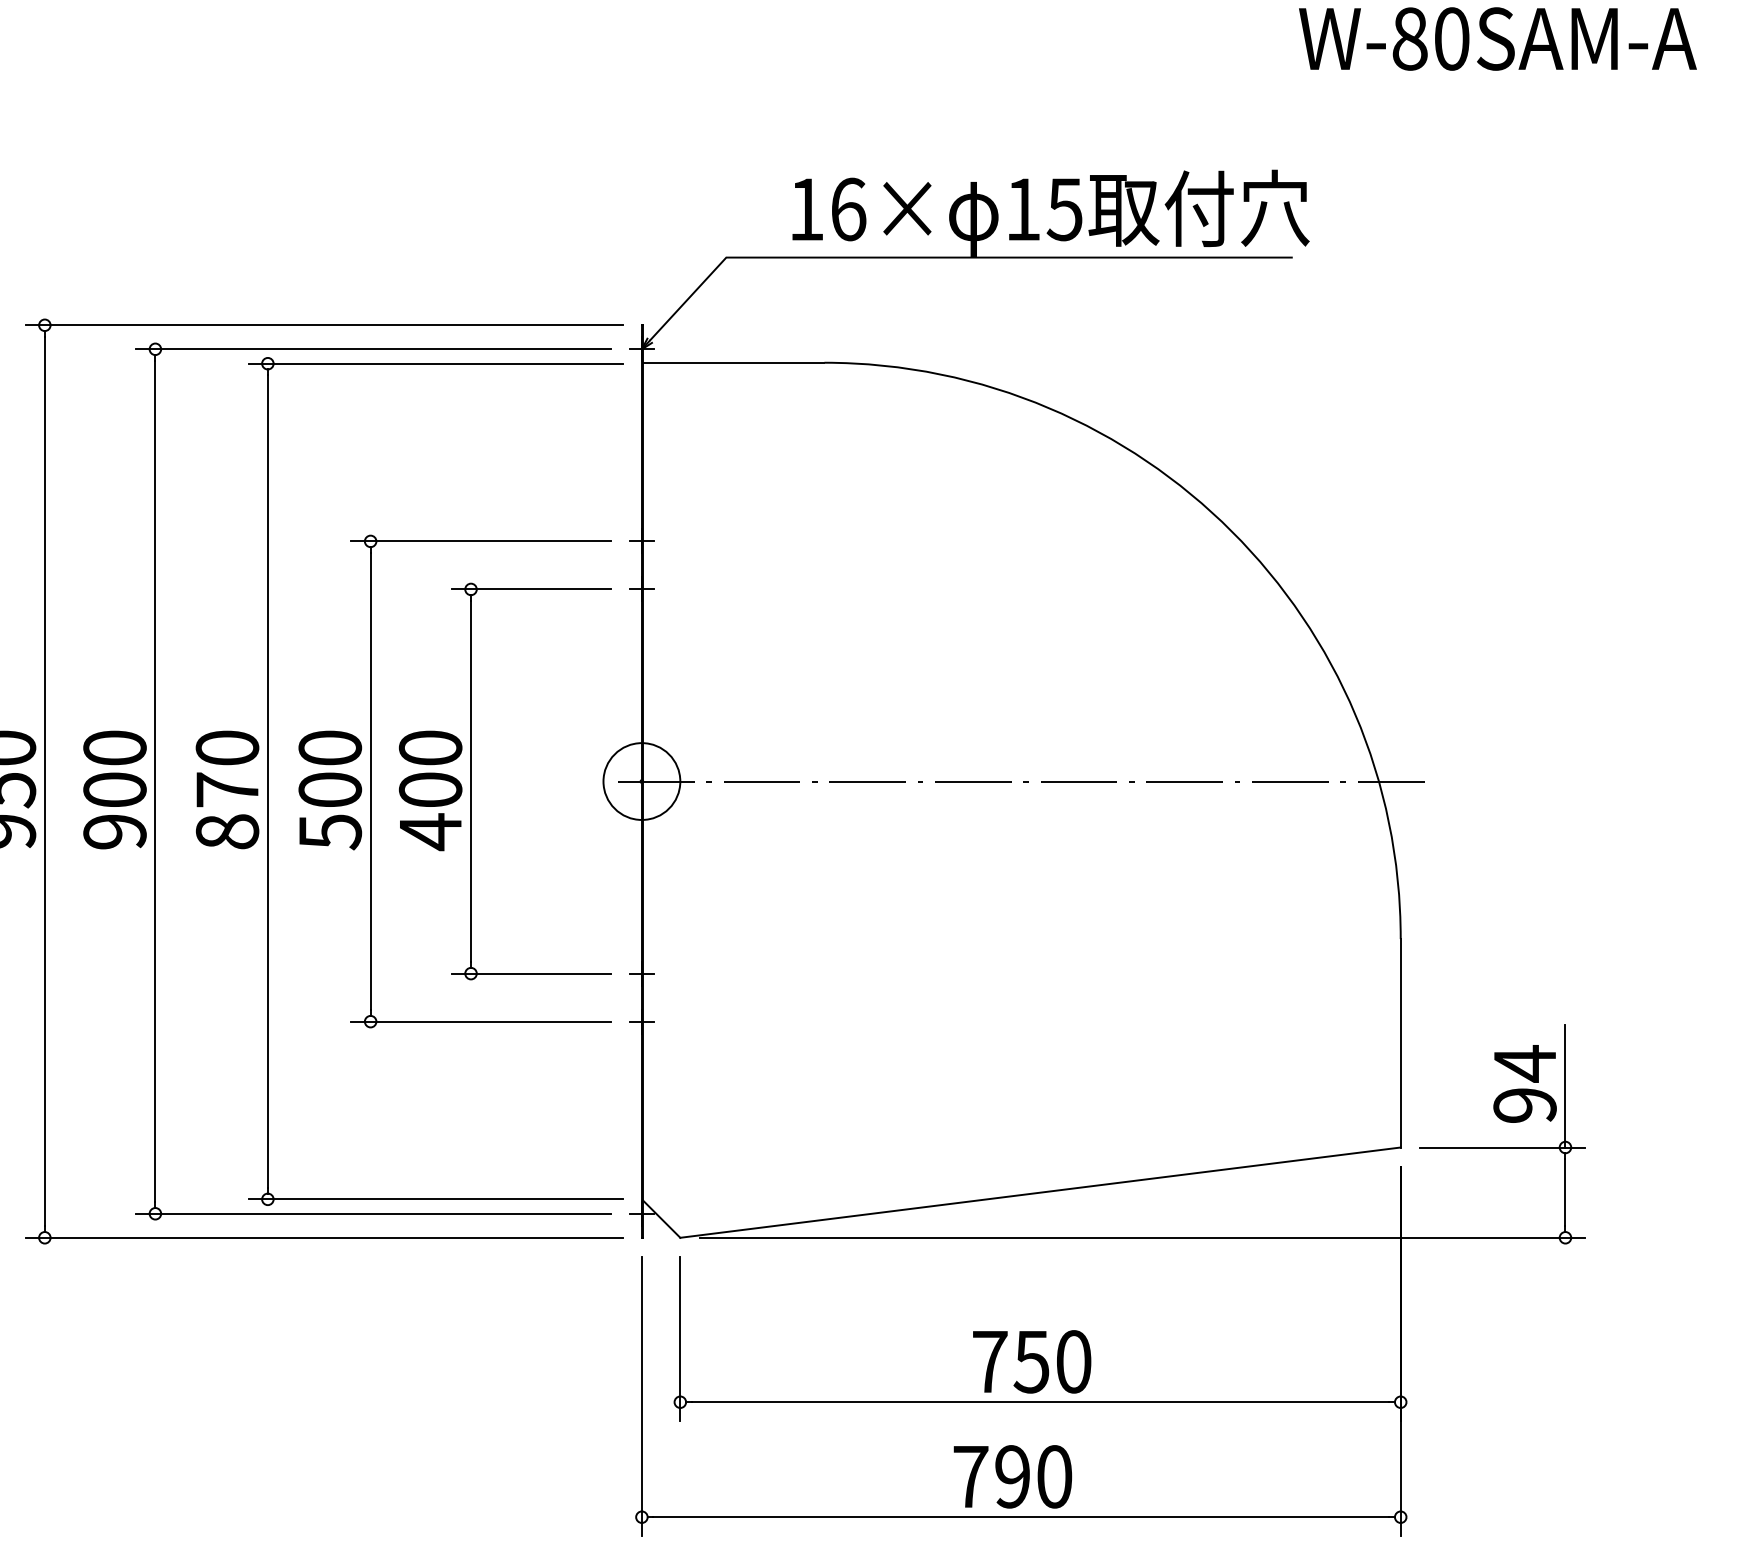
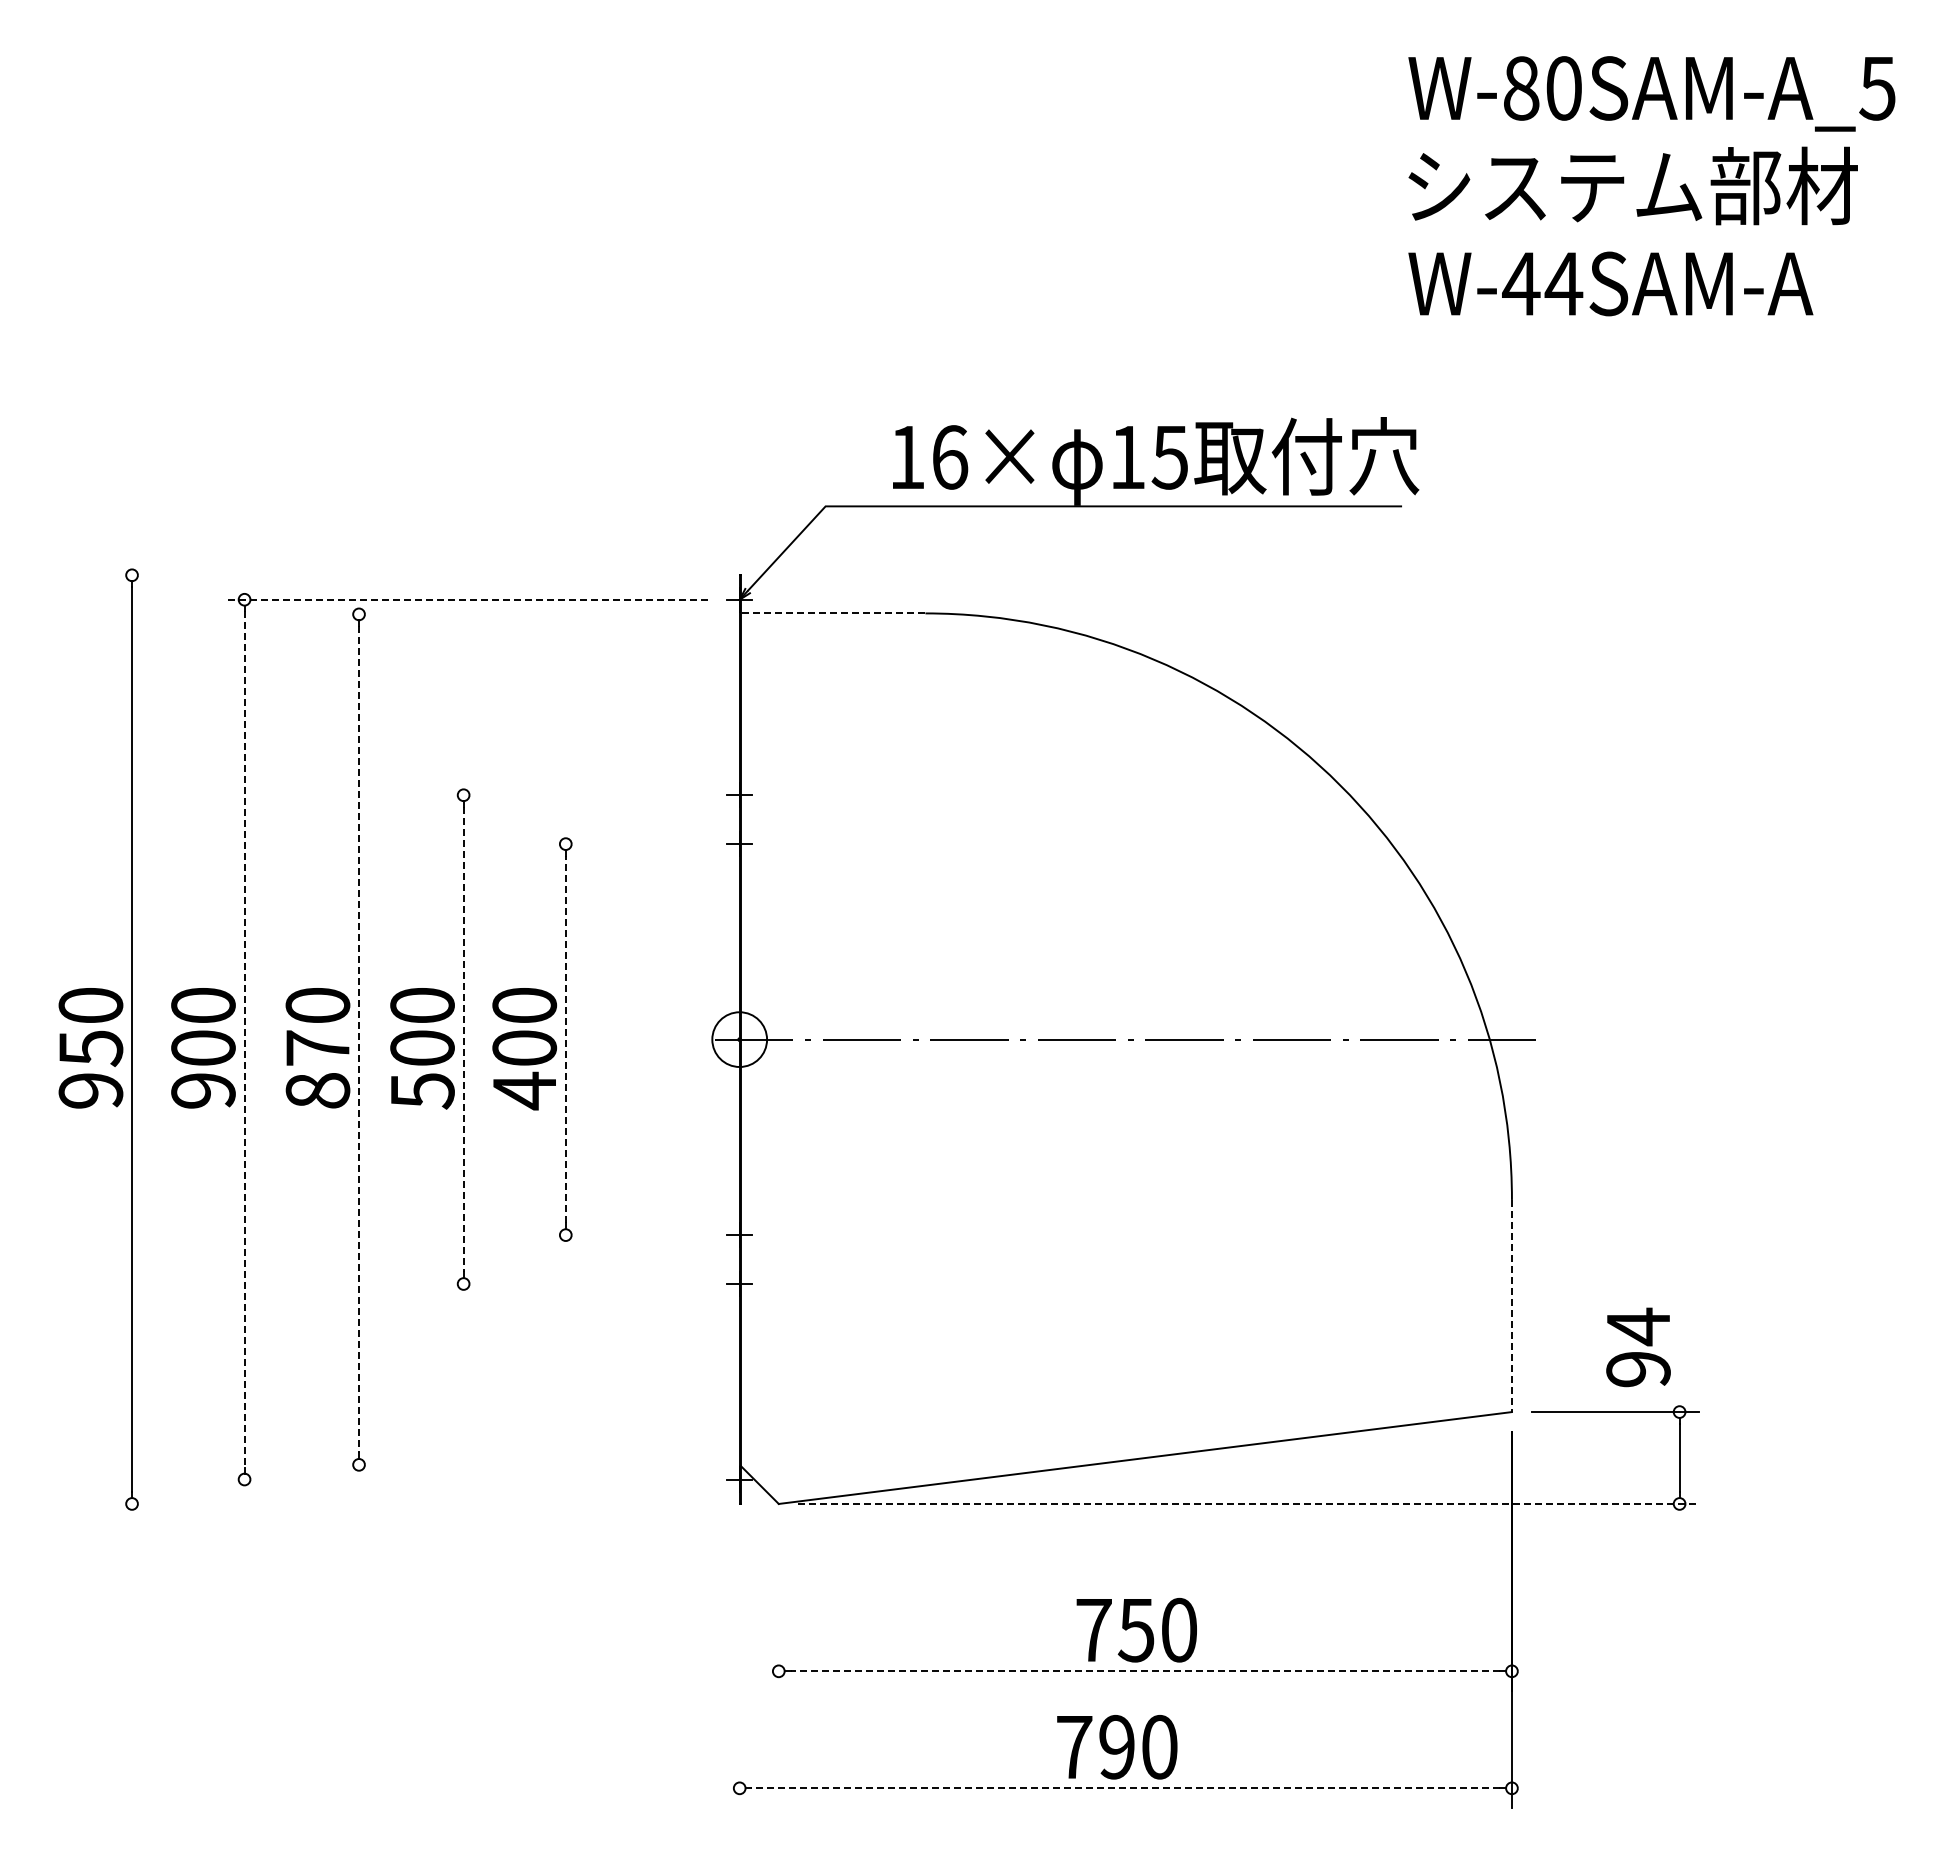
text: (1430, 38) -> (1542, 283), W-80SAM-A -> W-44SAM-A
line: (324, 325) -> (416, 575), removed
line: (372, 349) -> (465, 599), solid -> dashed
line: (733, 362) -> (832, 613), solid -> dashed
line: (435, 363) -> (529, 614), removed
line: (480, 541) -> (575, 795), removed
line: (530, 589) -> (626, 844), removed
line: (370, 781) -> (463, 1039), solid -> dashed
line: (470, 781) -> (565, 1039), solid -> dashed
circle: (641, 781) -> (739, 1039), size x0.7
line: (155, 782) -> (244, 1040), solid -> dashed
line: (268, 782) -> (359, 1040), solid -> dashed
line: (530, 974) -> (626, 1235), removed
line: (480, 1022) -> (575, 1284), removed
line: (1400, 1043) -> (1511, 1306), solid -> dashed
line: (1565, 1086) -> (1679, 1349), removed
line: (435, 1199) -> (529, 1464), removed
line: (373, 1213) -> (466, 1479), removed
line: (324, 1237) -> (416, 1503), removed
line: (1142, 1237) -> (1249, 1503), solid -> dashed
line: (680, 1338) -> (778, 1606), removed
line: (641, 1396) -> (739, 1665), removed
line: (1040, 1402) -> (1145, 1671), solid -> dashed
line: (1020, 1517) -> (1125, 1788), solid -> dashed

